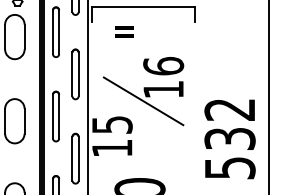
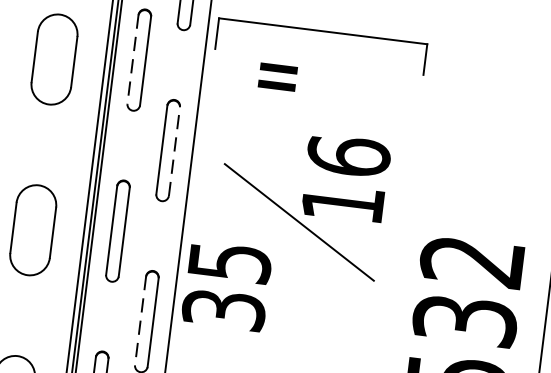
line: (52, 32) -> (131, 59), solid -> dashed
line: (78, 73) -> (174, 149), solid -> dashed
text: (111, 148) -> (222, 309), 15 -> 35
line: (72, 159) -> (140, 322), solid -> dashed

